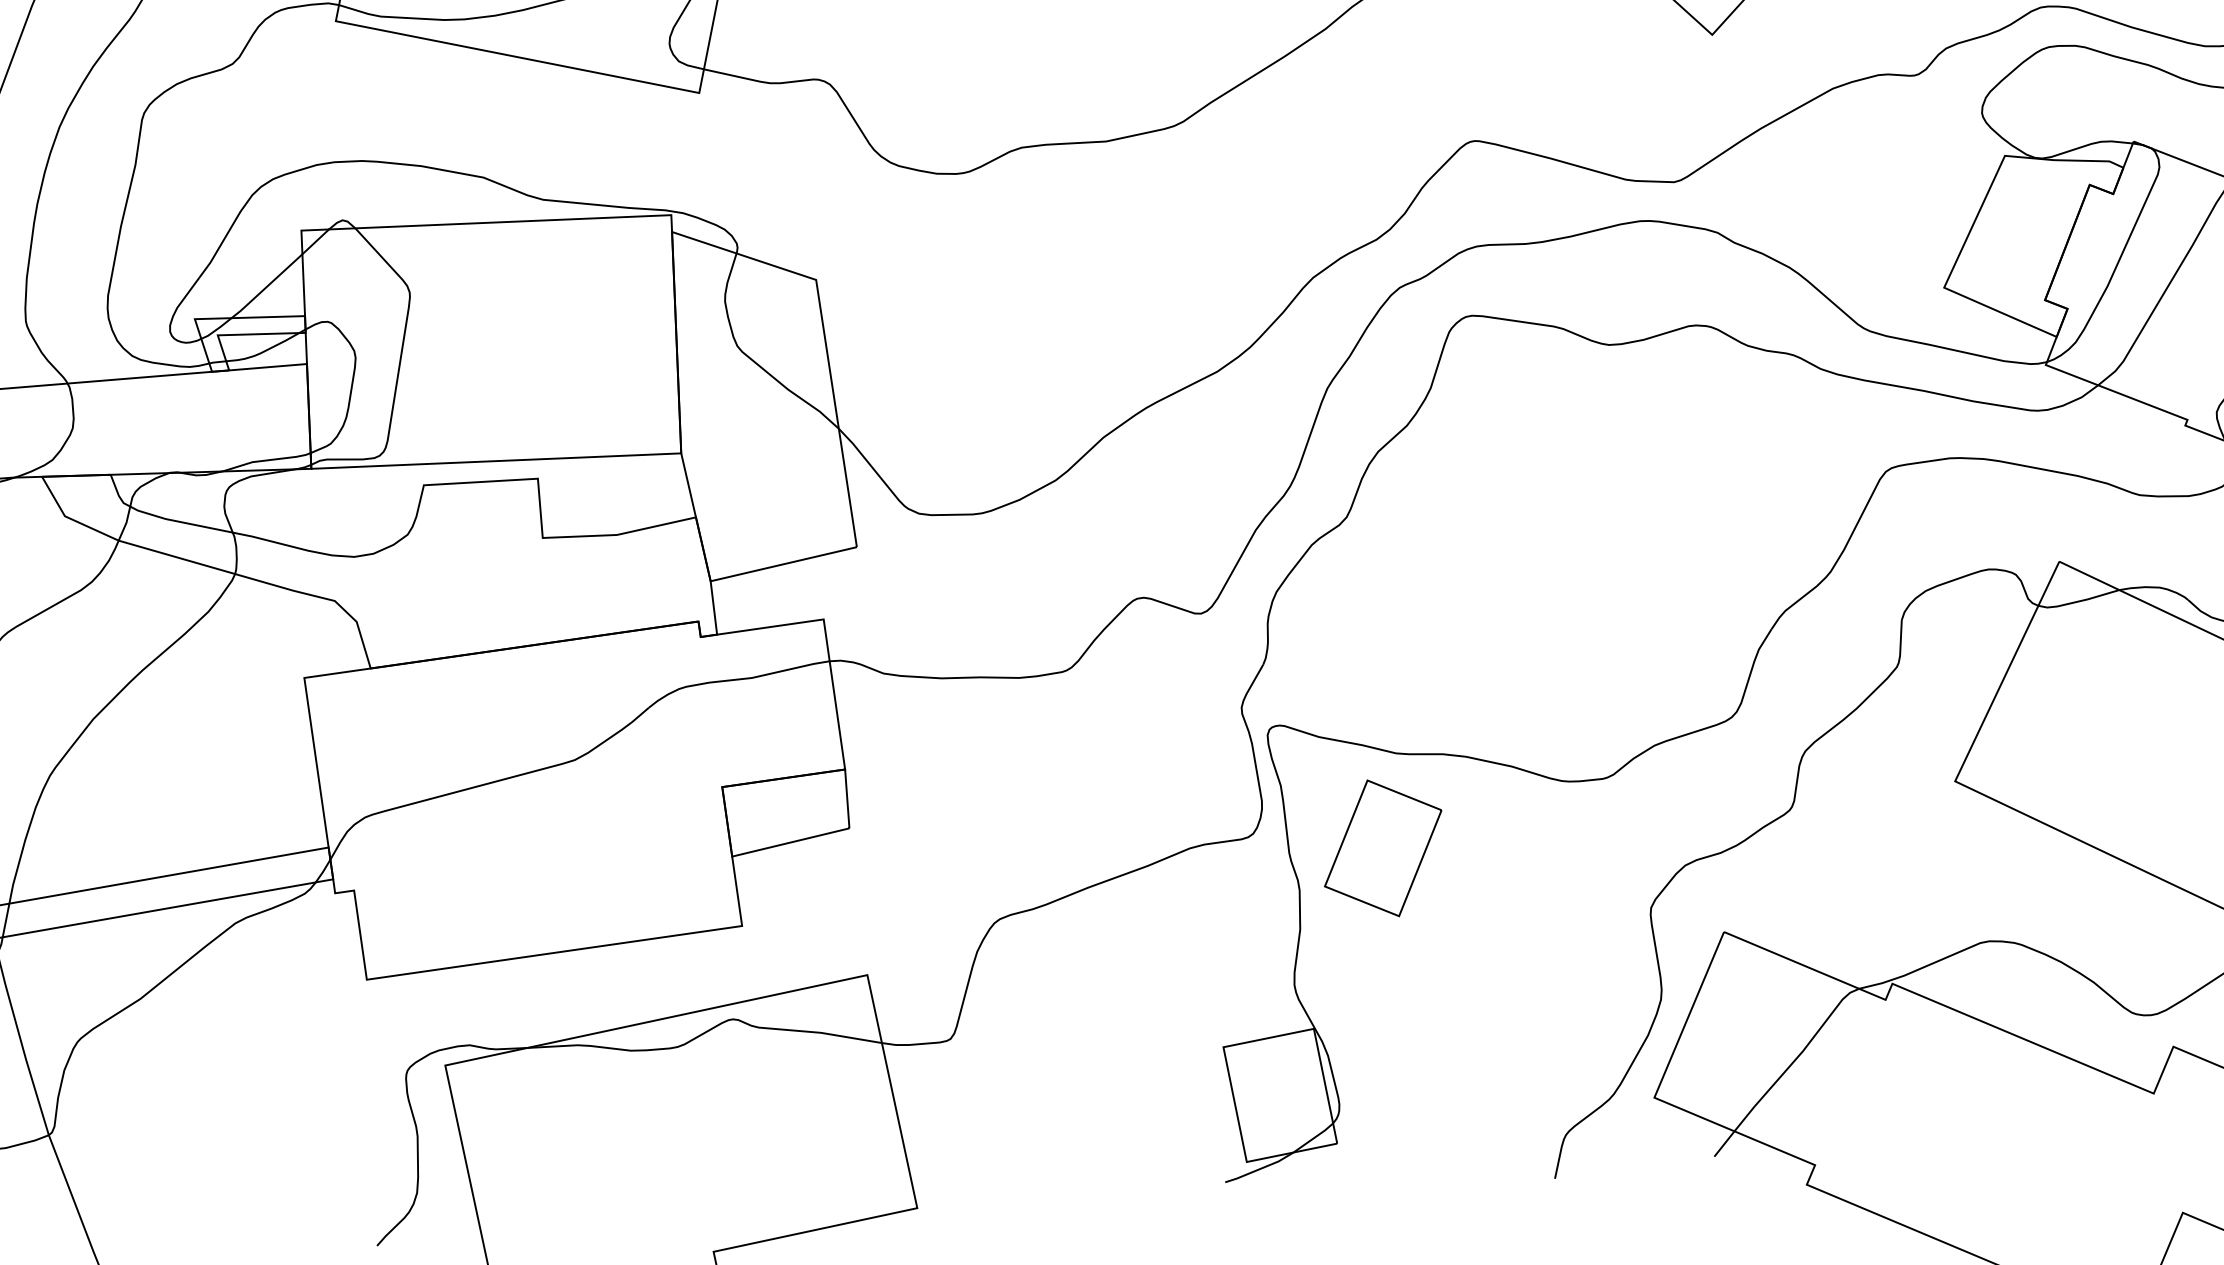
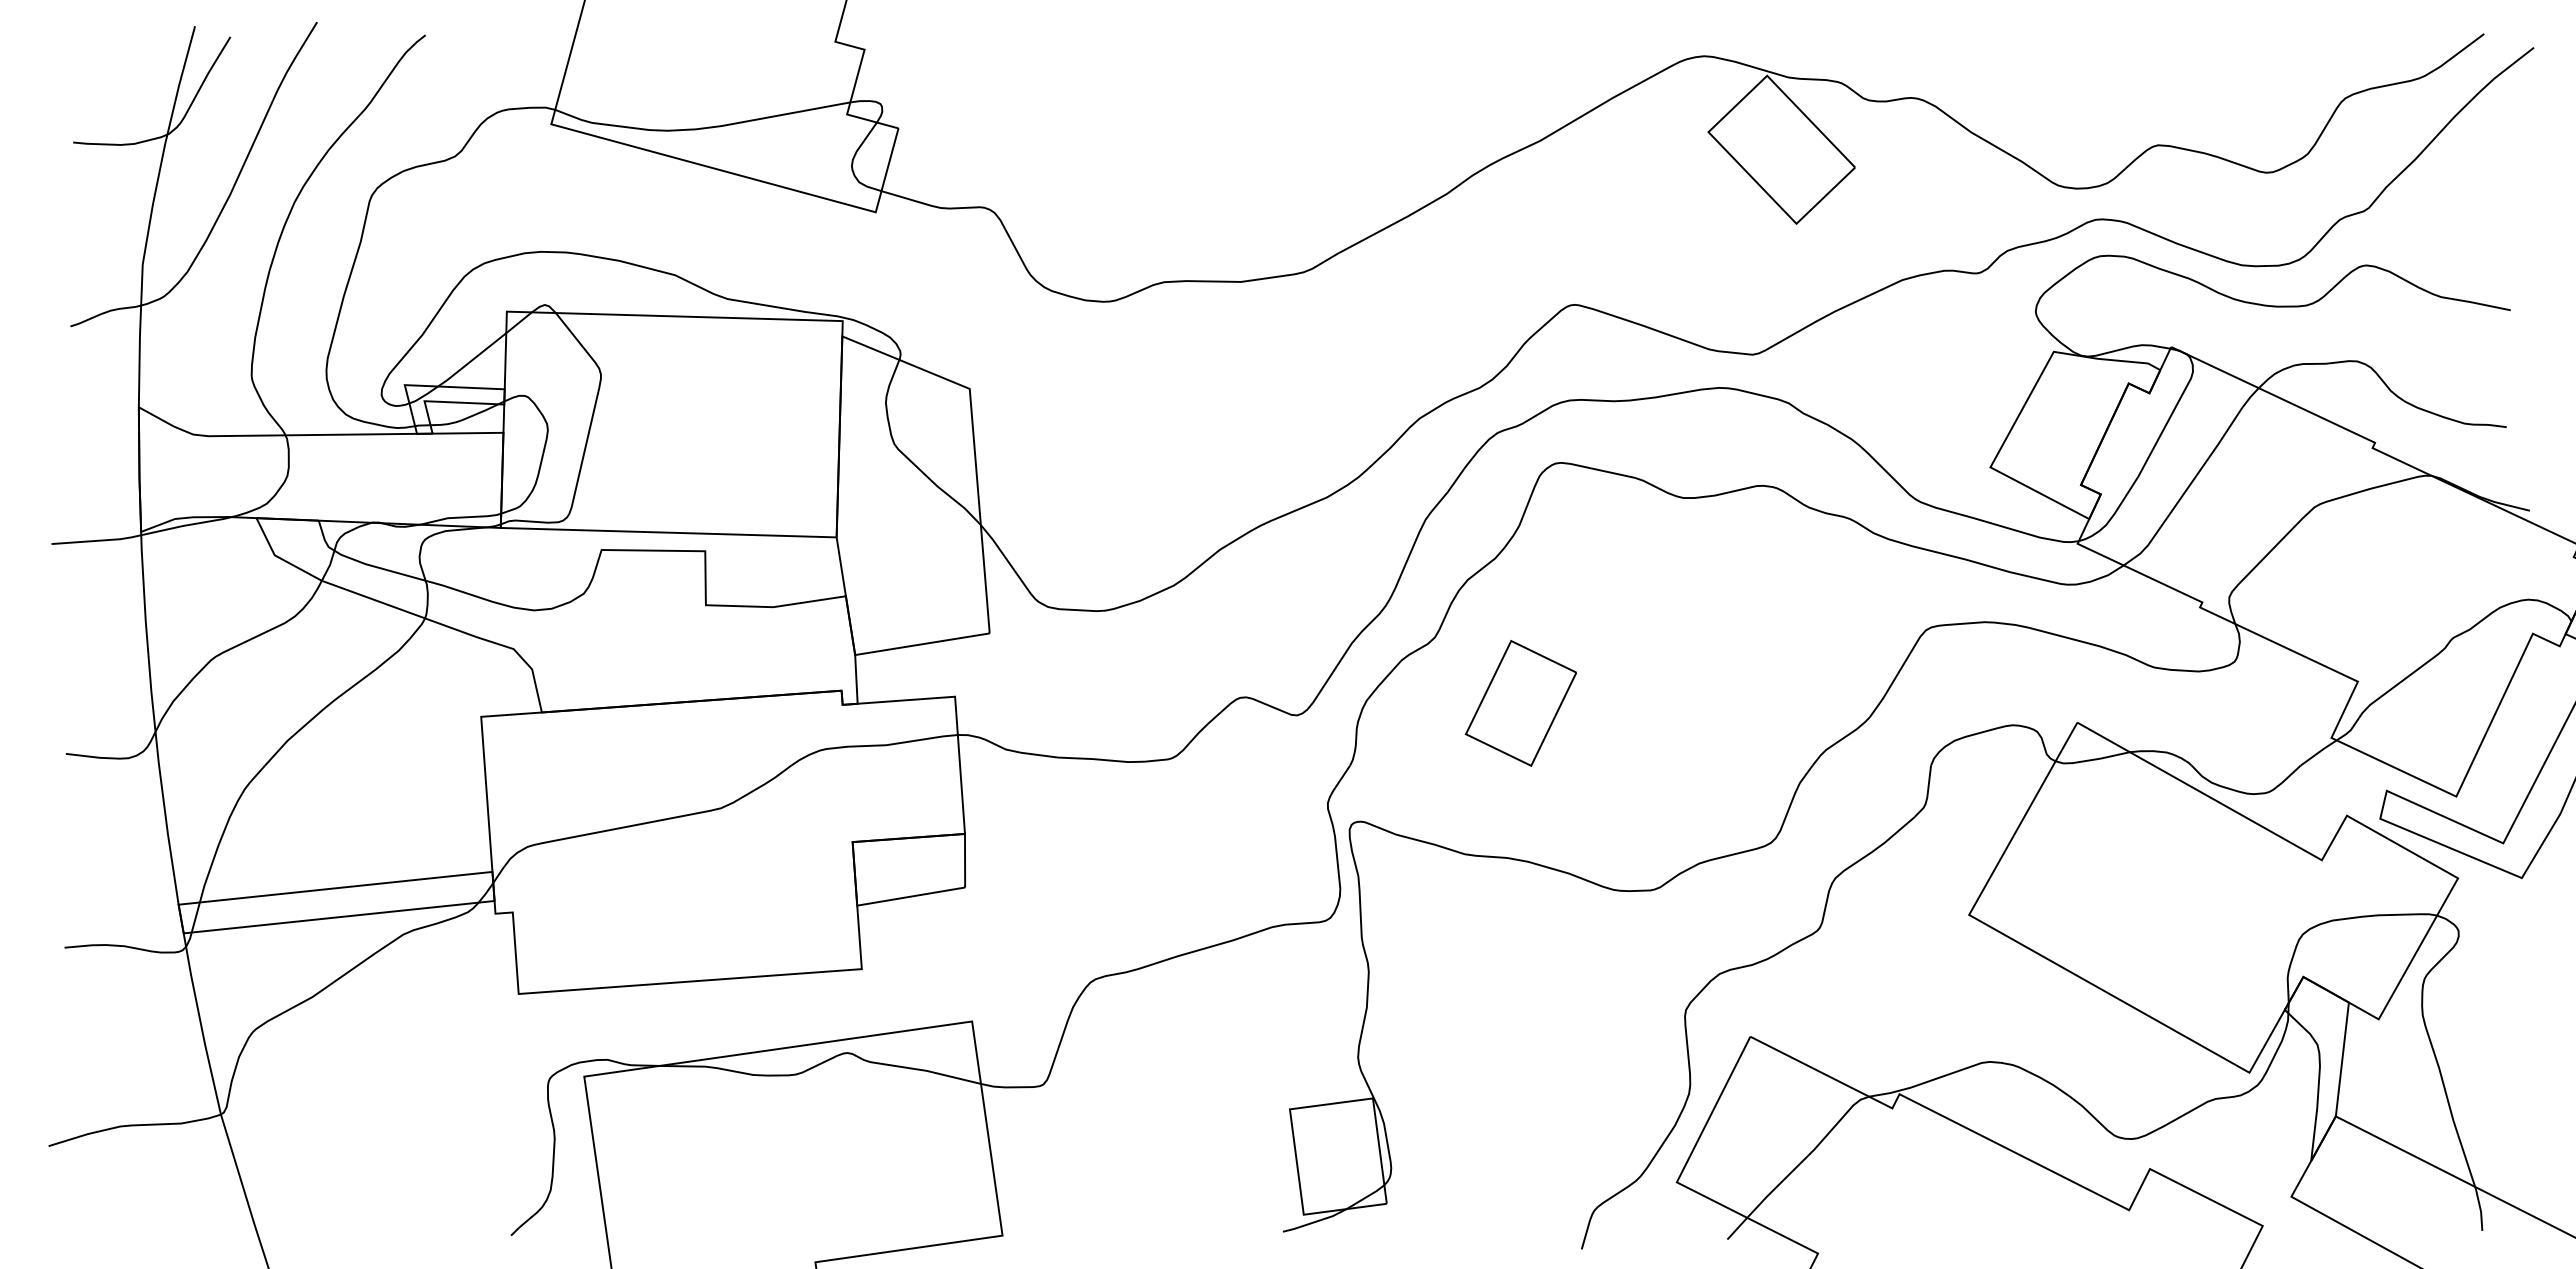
part: (1382, 848) -> (1520, 703), moved

